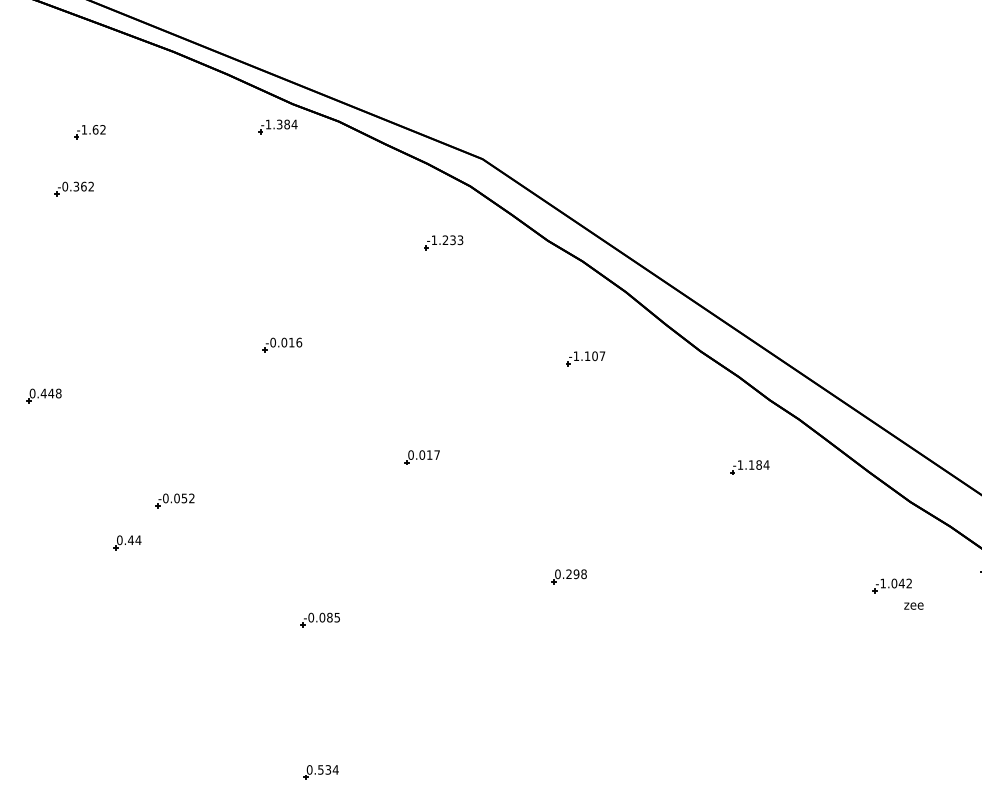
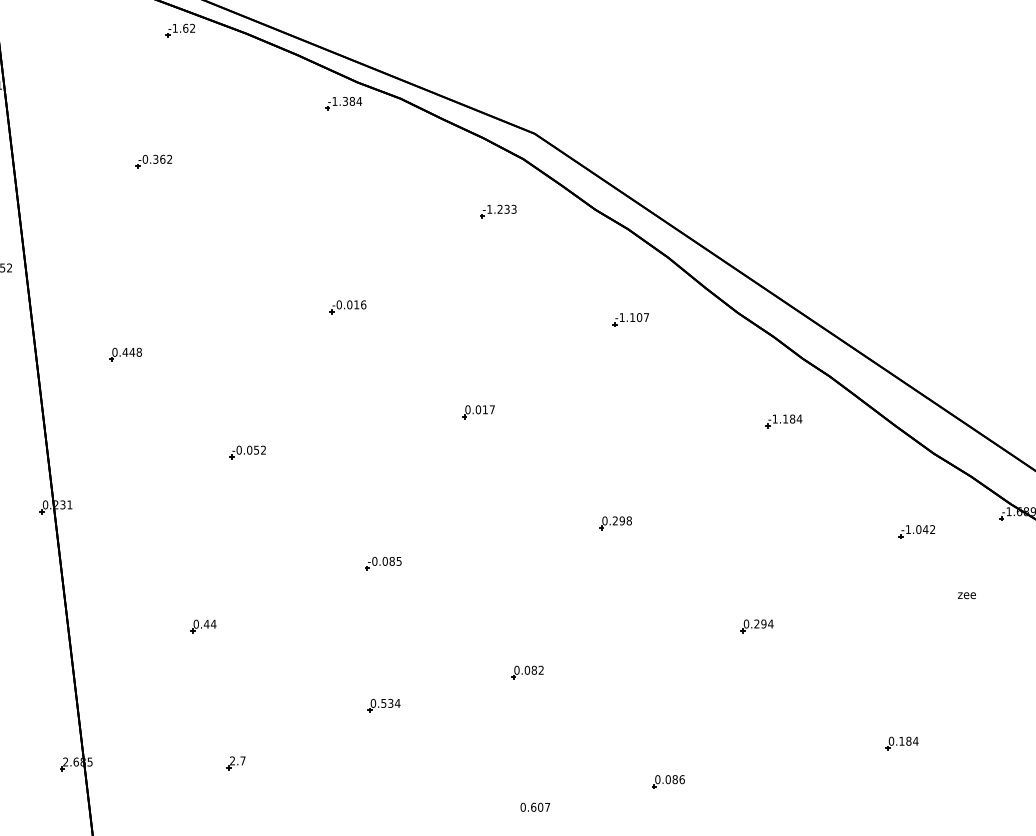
part: (88, 132) -> (179, 30), moved
part: (127, 542) -> (203, 626), moved
text: (913, 605) -> (966, 595), moved
part: (720, 687) -> (756, 626), added
part: (474, 736) -> (527, 672), added

